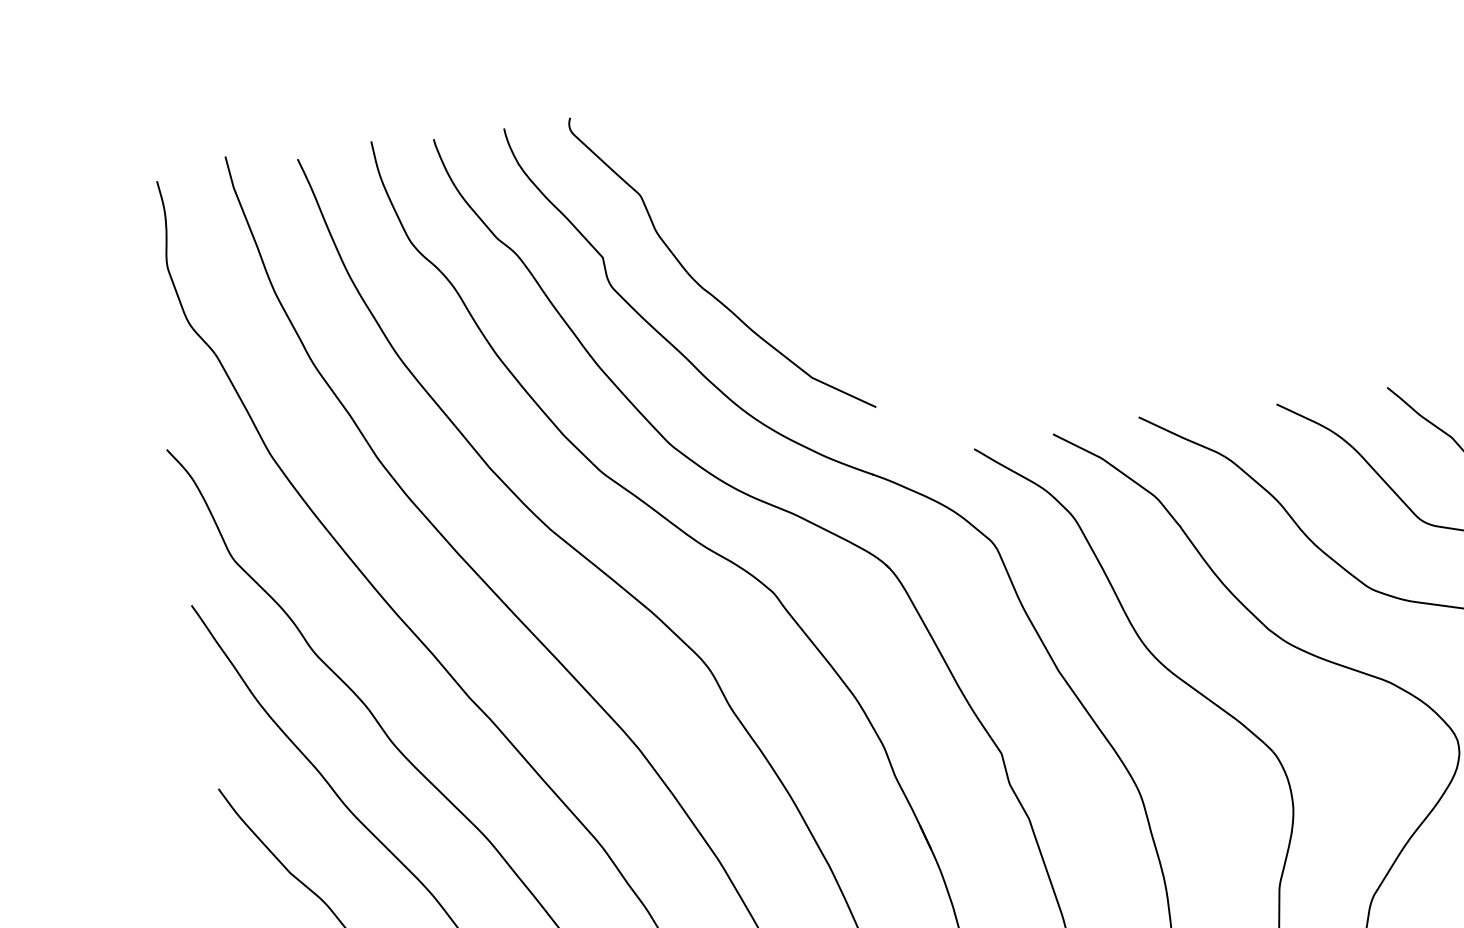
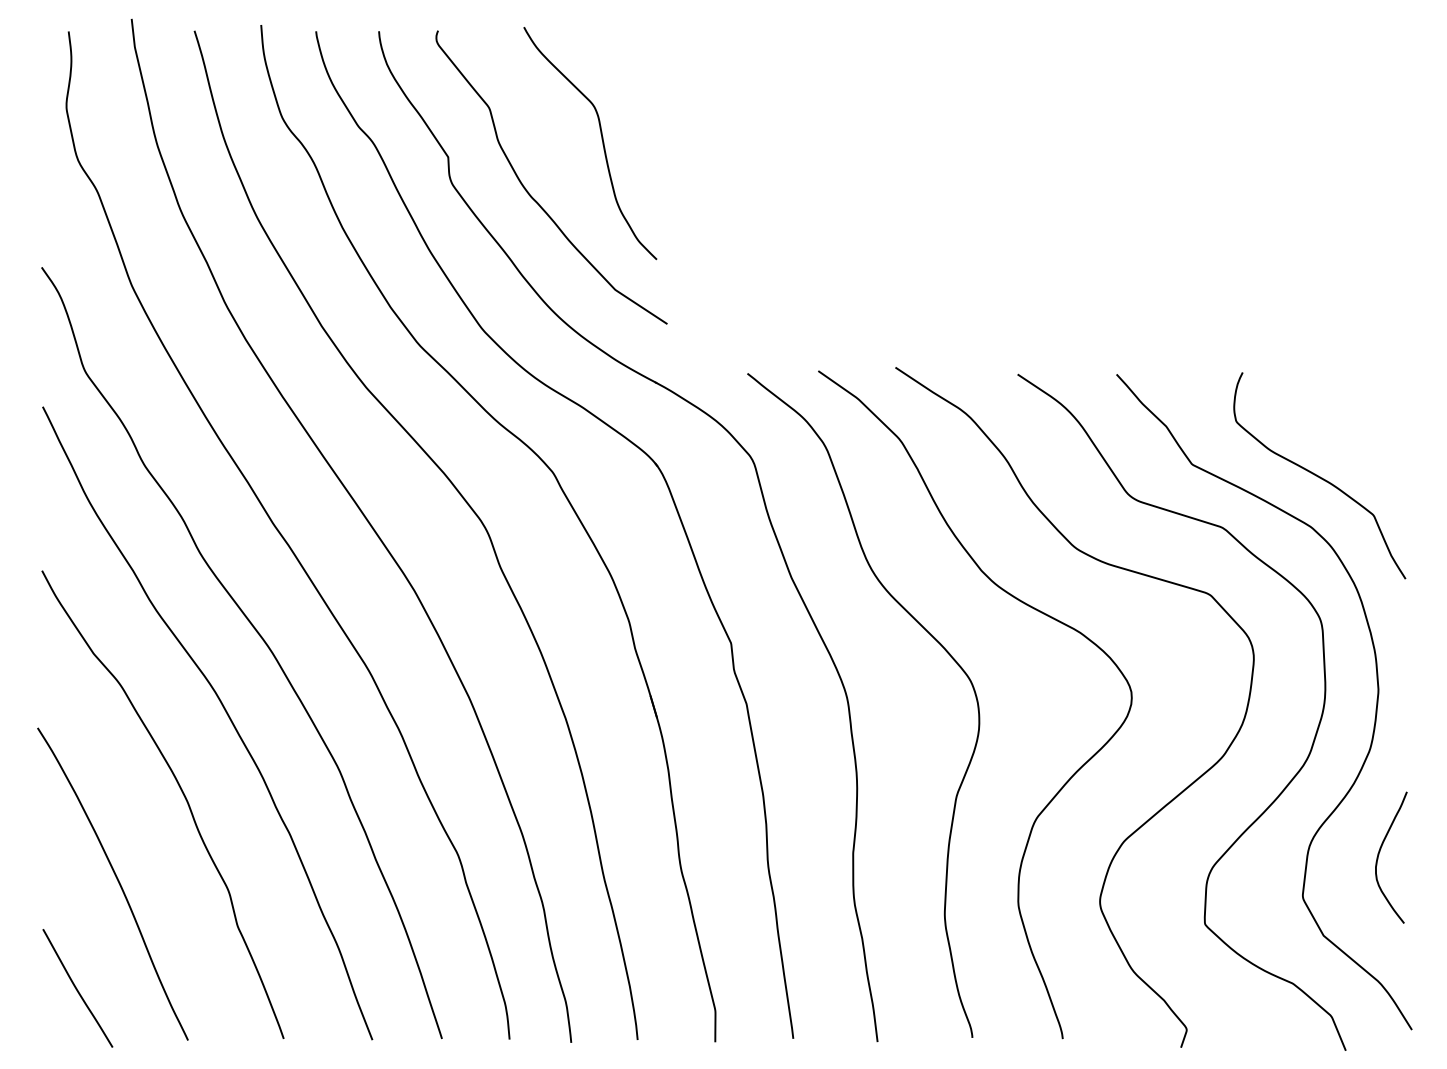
curve: (771, 211) -> (601, 139), added

